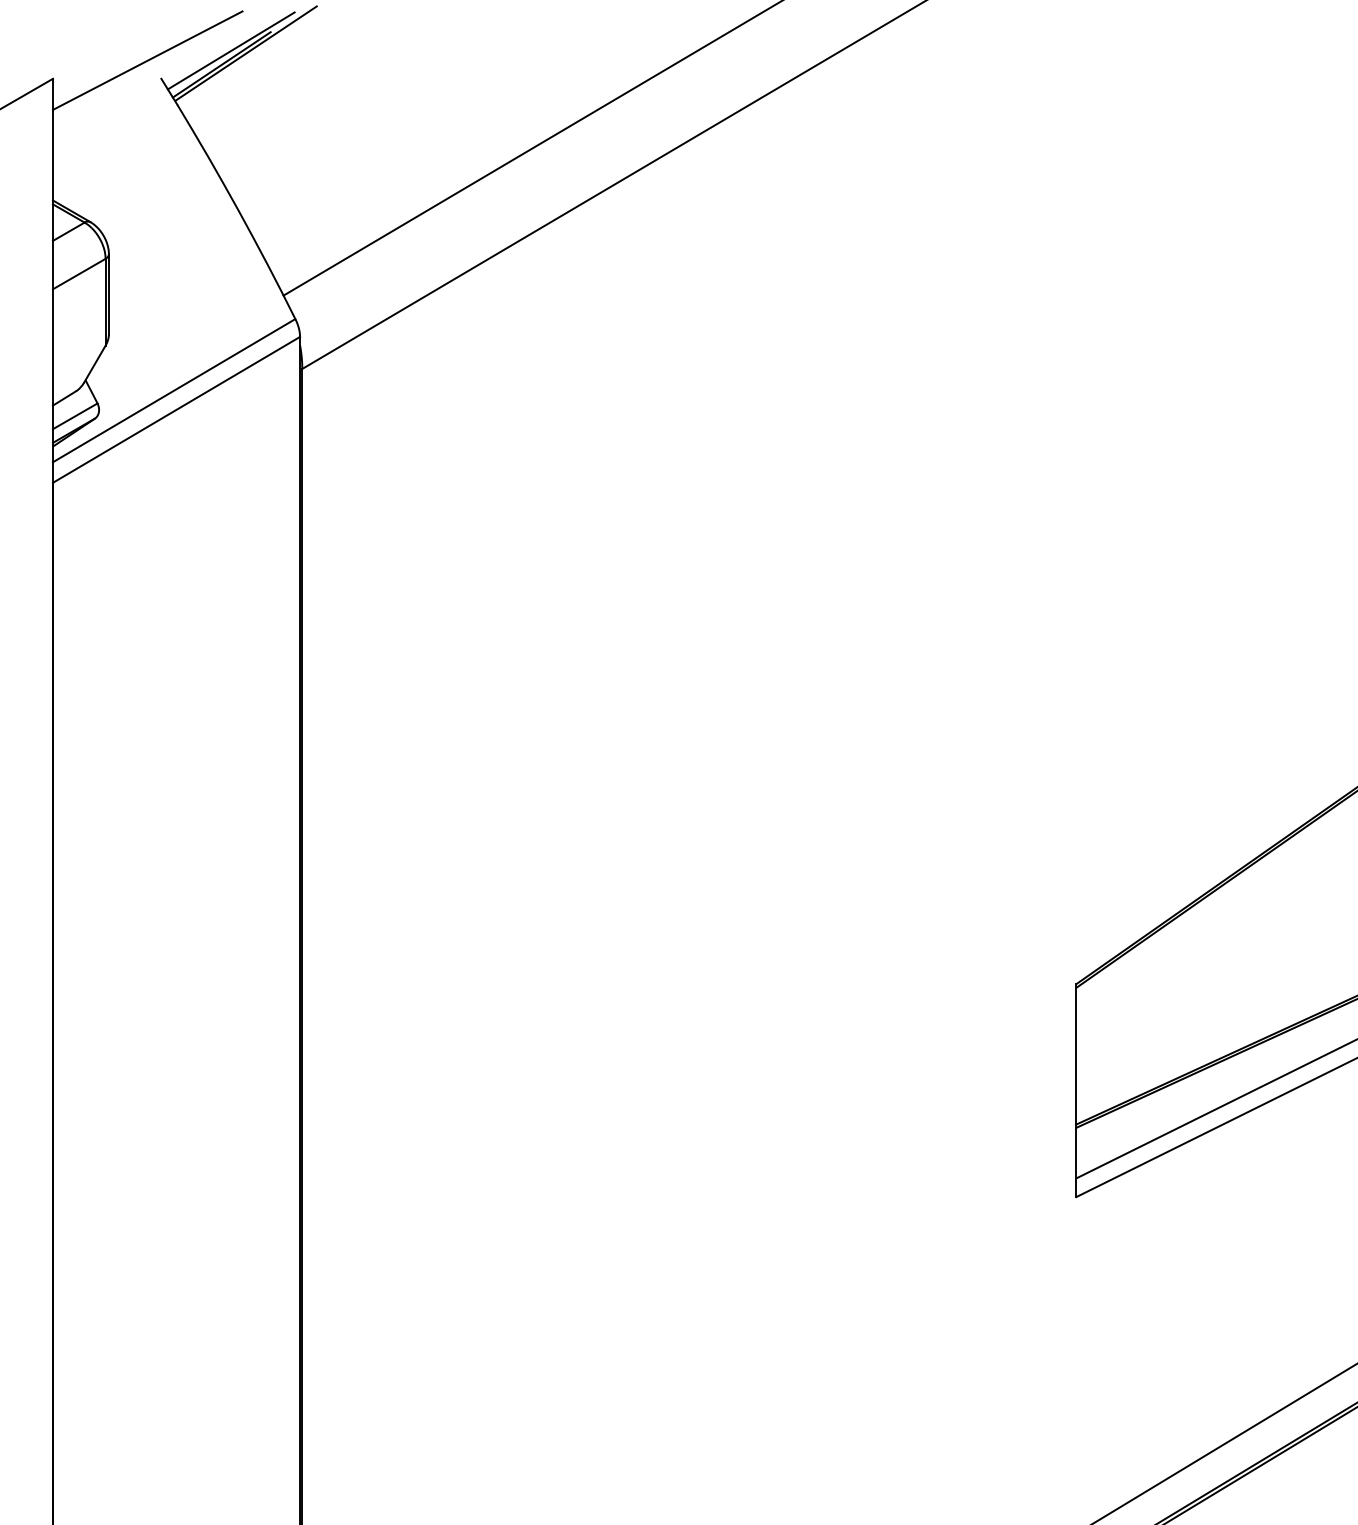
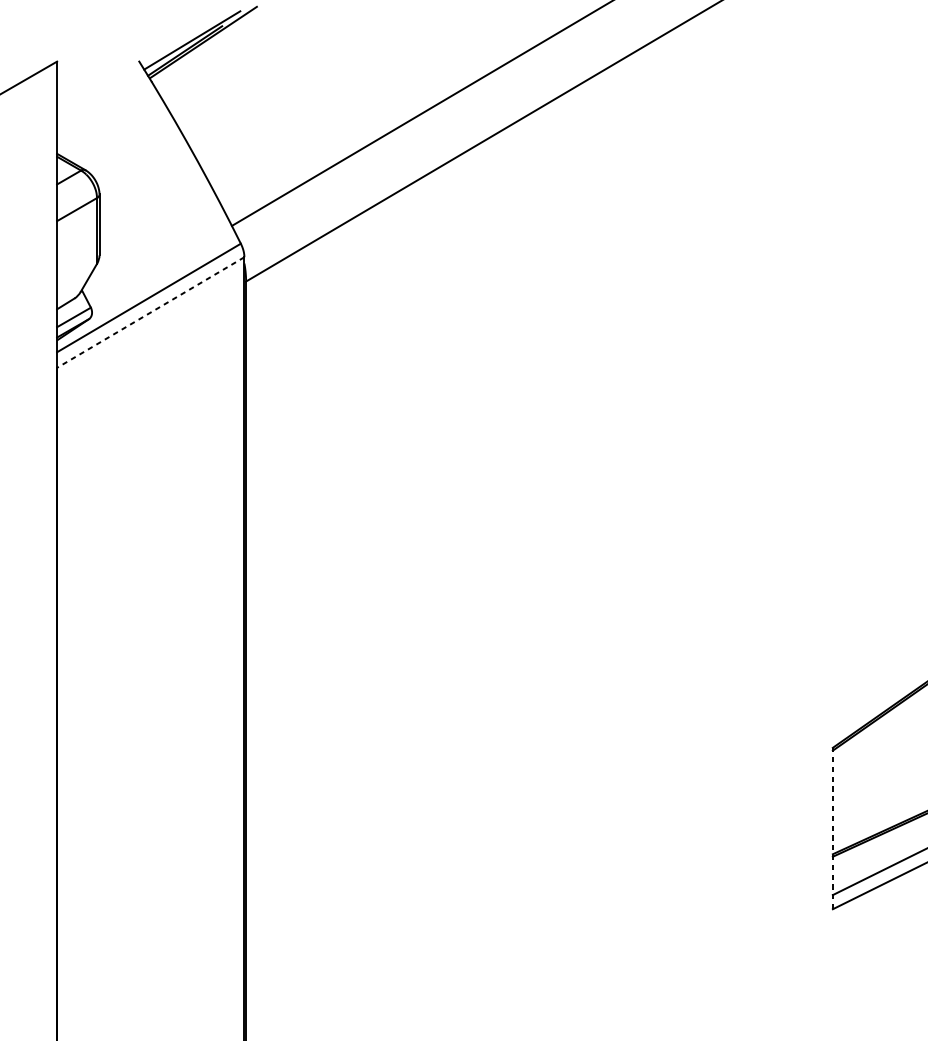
line: (147, 60) -> (128, 47), removed
line: (176, 410) -> (150, 313), solid -> dashed
line: (1076, 1090) -> (832, 828), solid -> dashed

